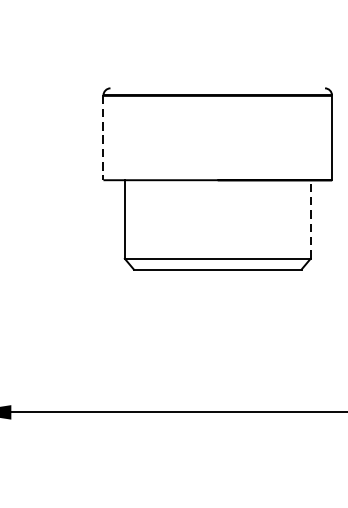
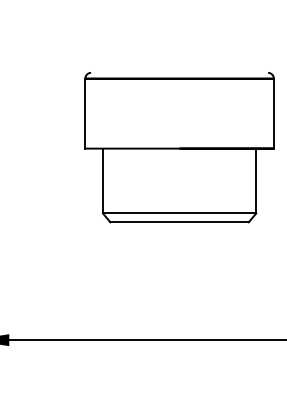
line: (103, 137) -> (85, 113), dashed -> solid
line: (310, 218) -> (256, 180), dashed -> solid

